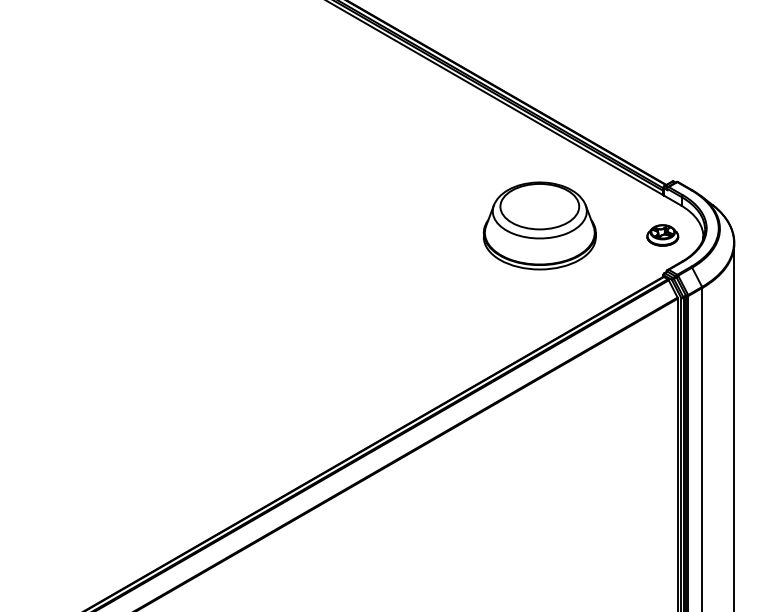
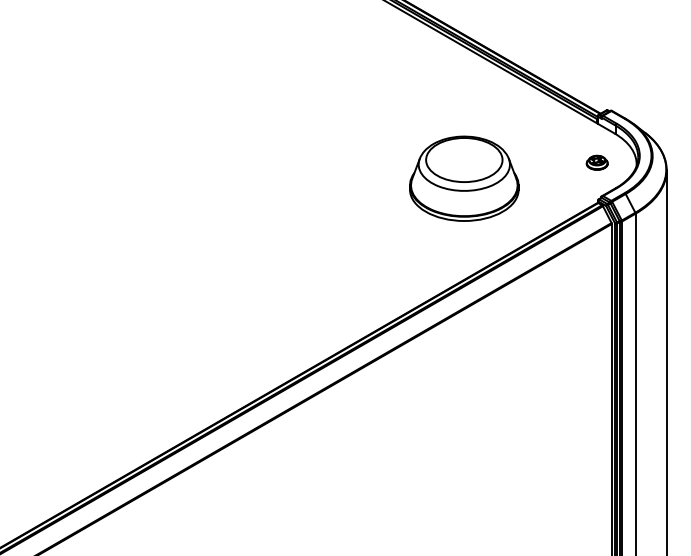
part: (539, 225) -> (464, 178), moved
part: (662, 235) -> (596, 162), size x0.7

